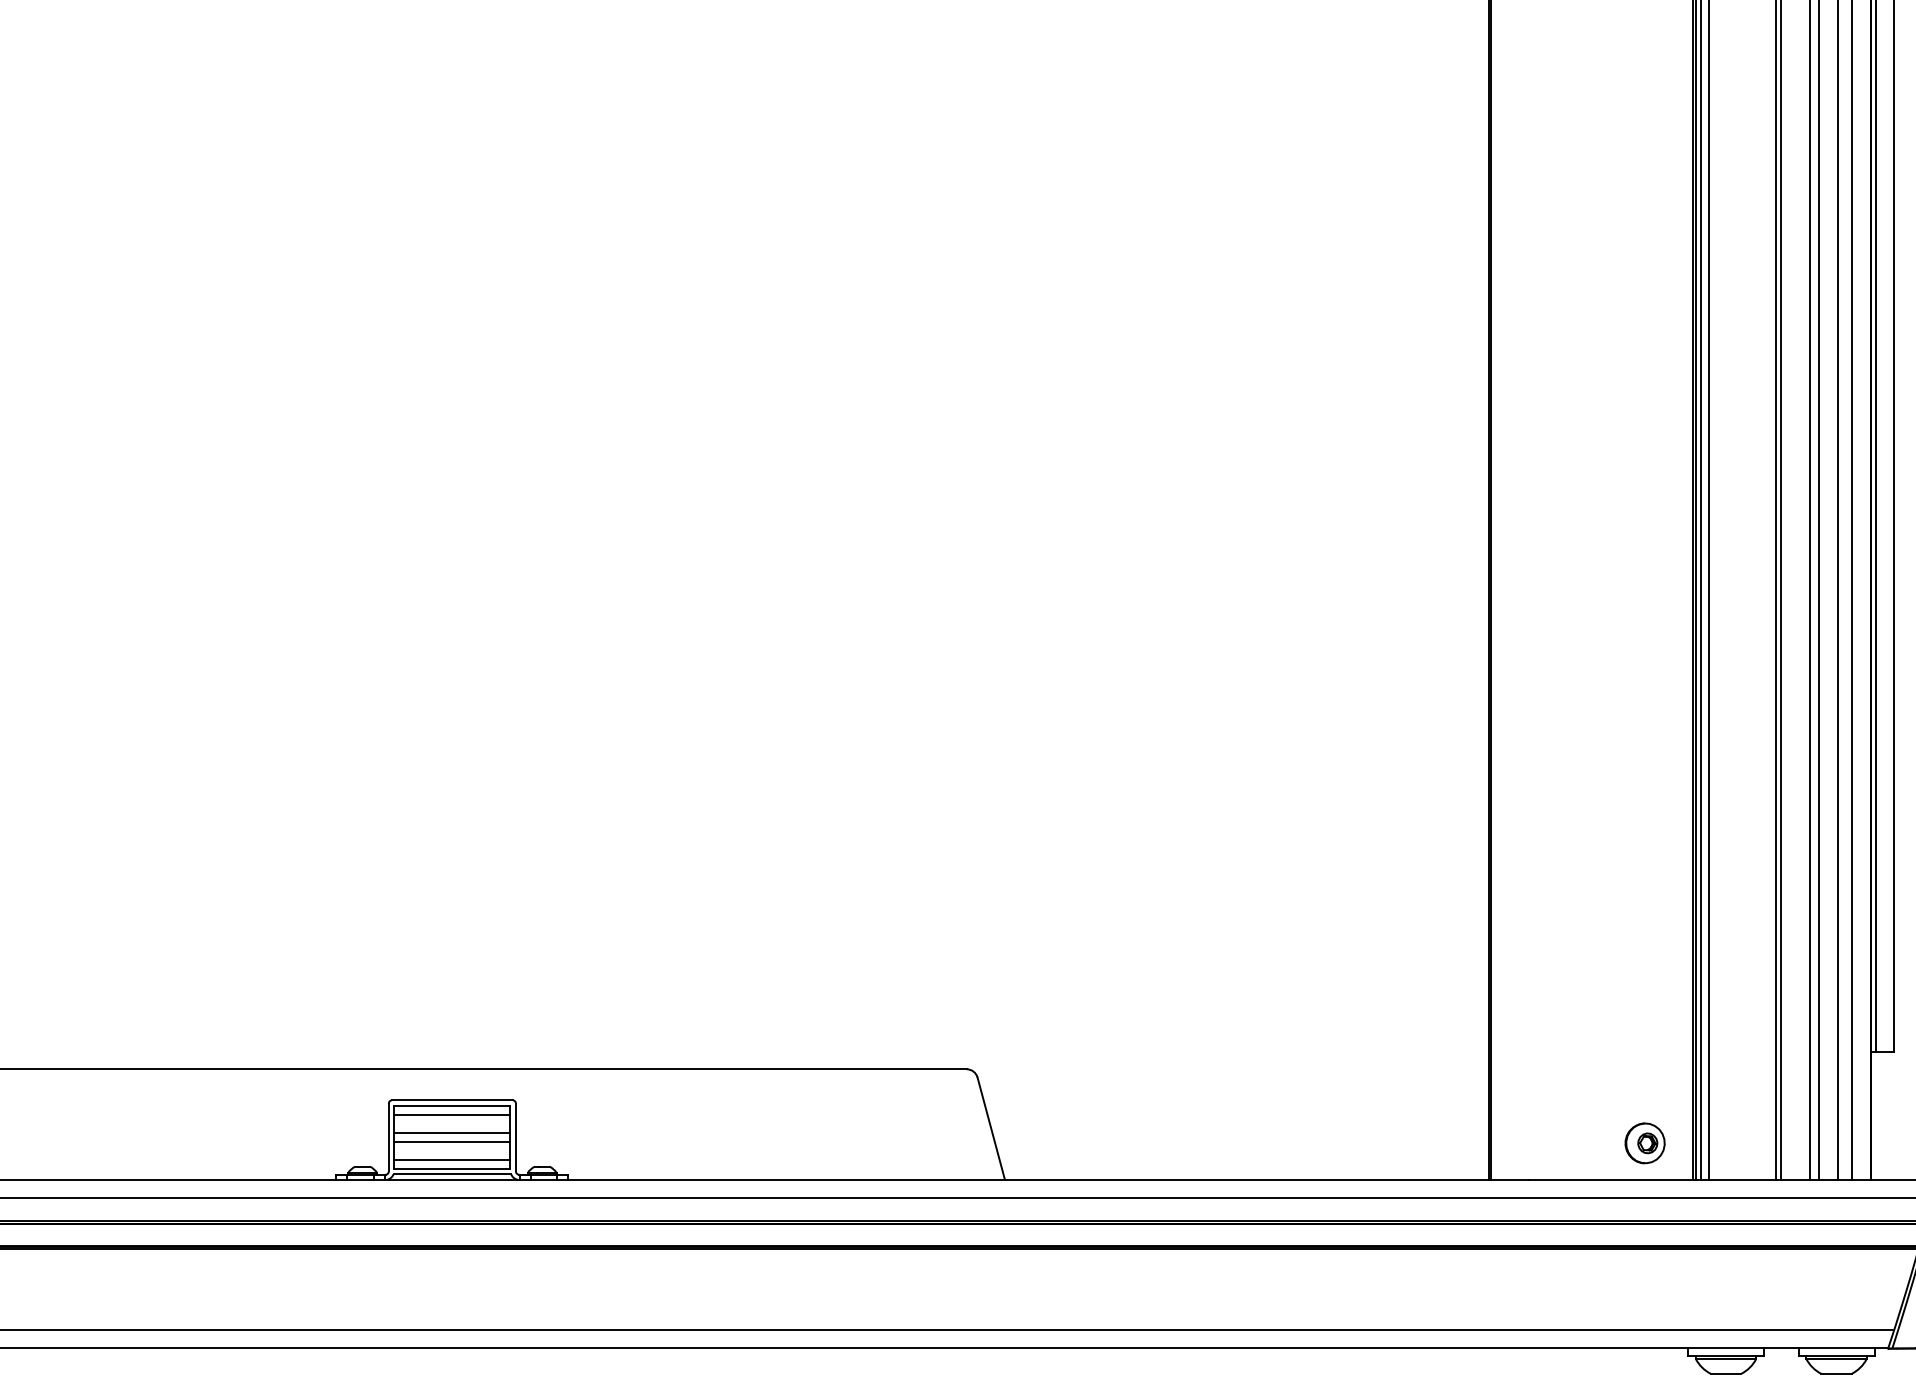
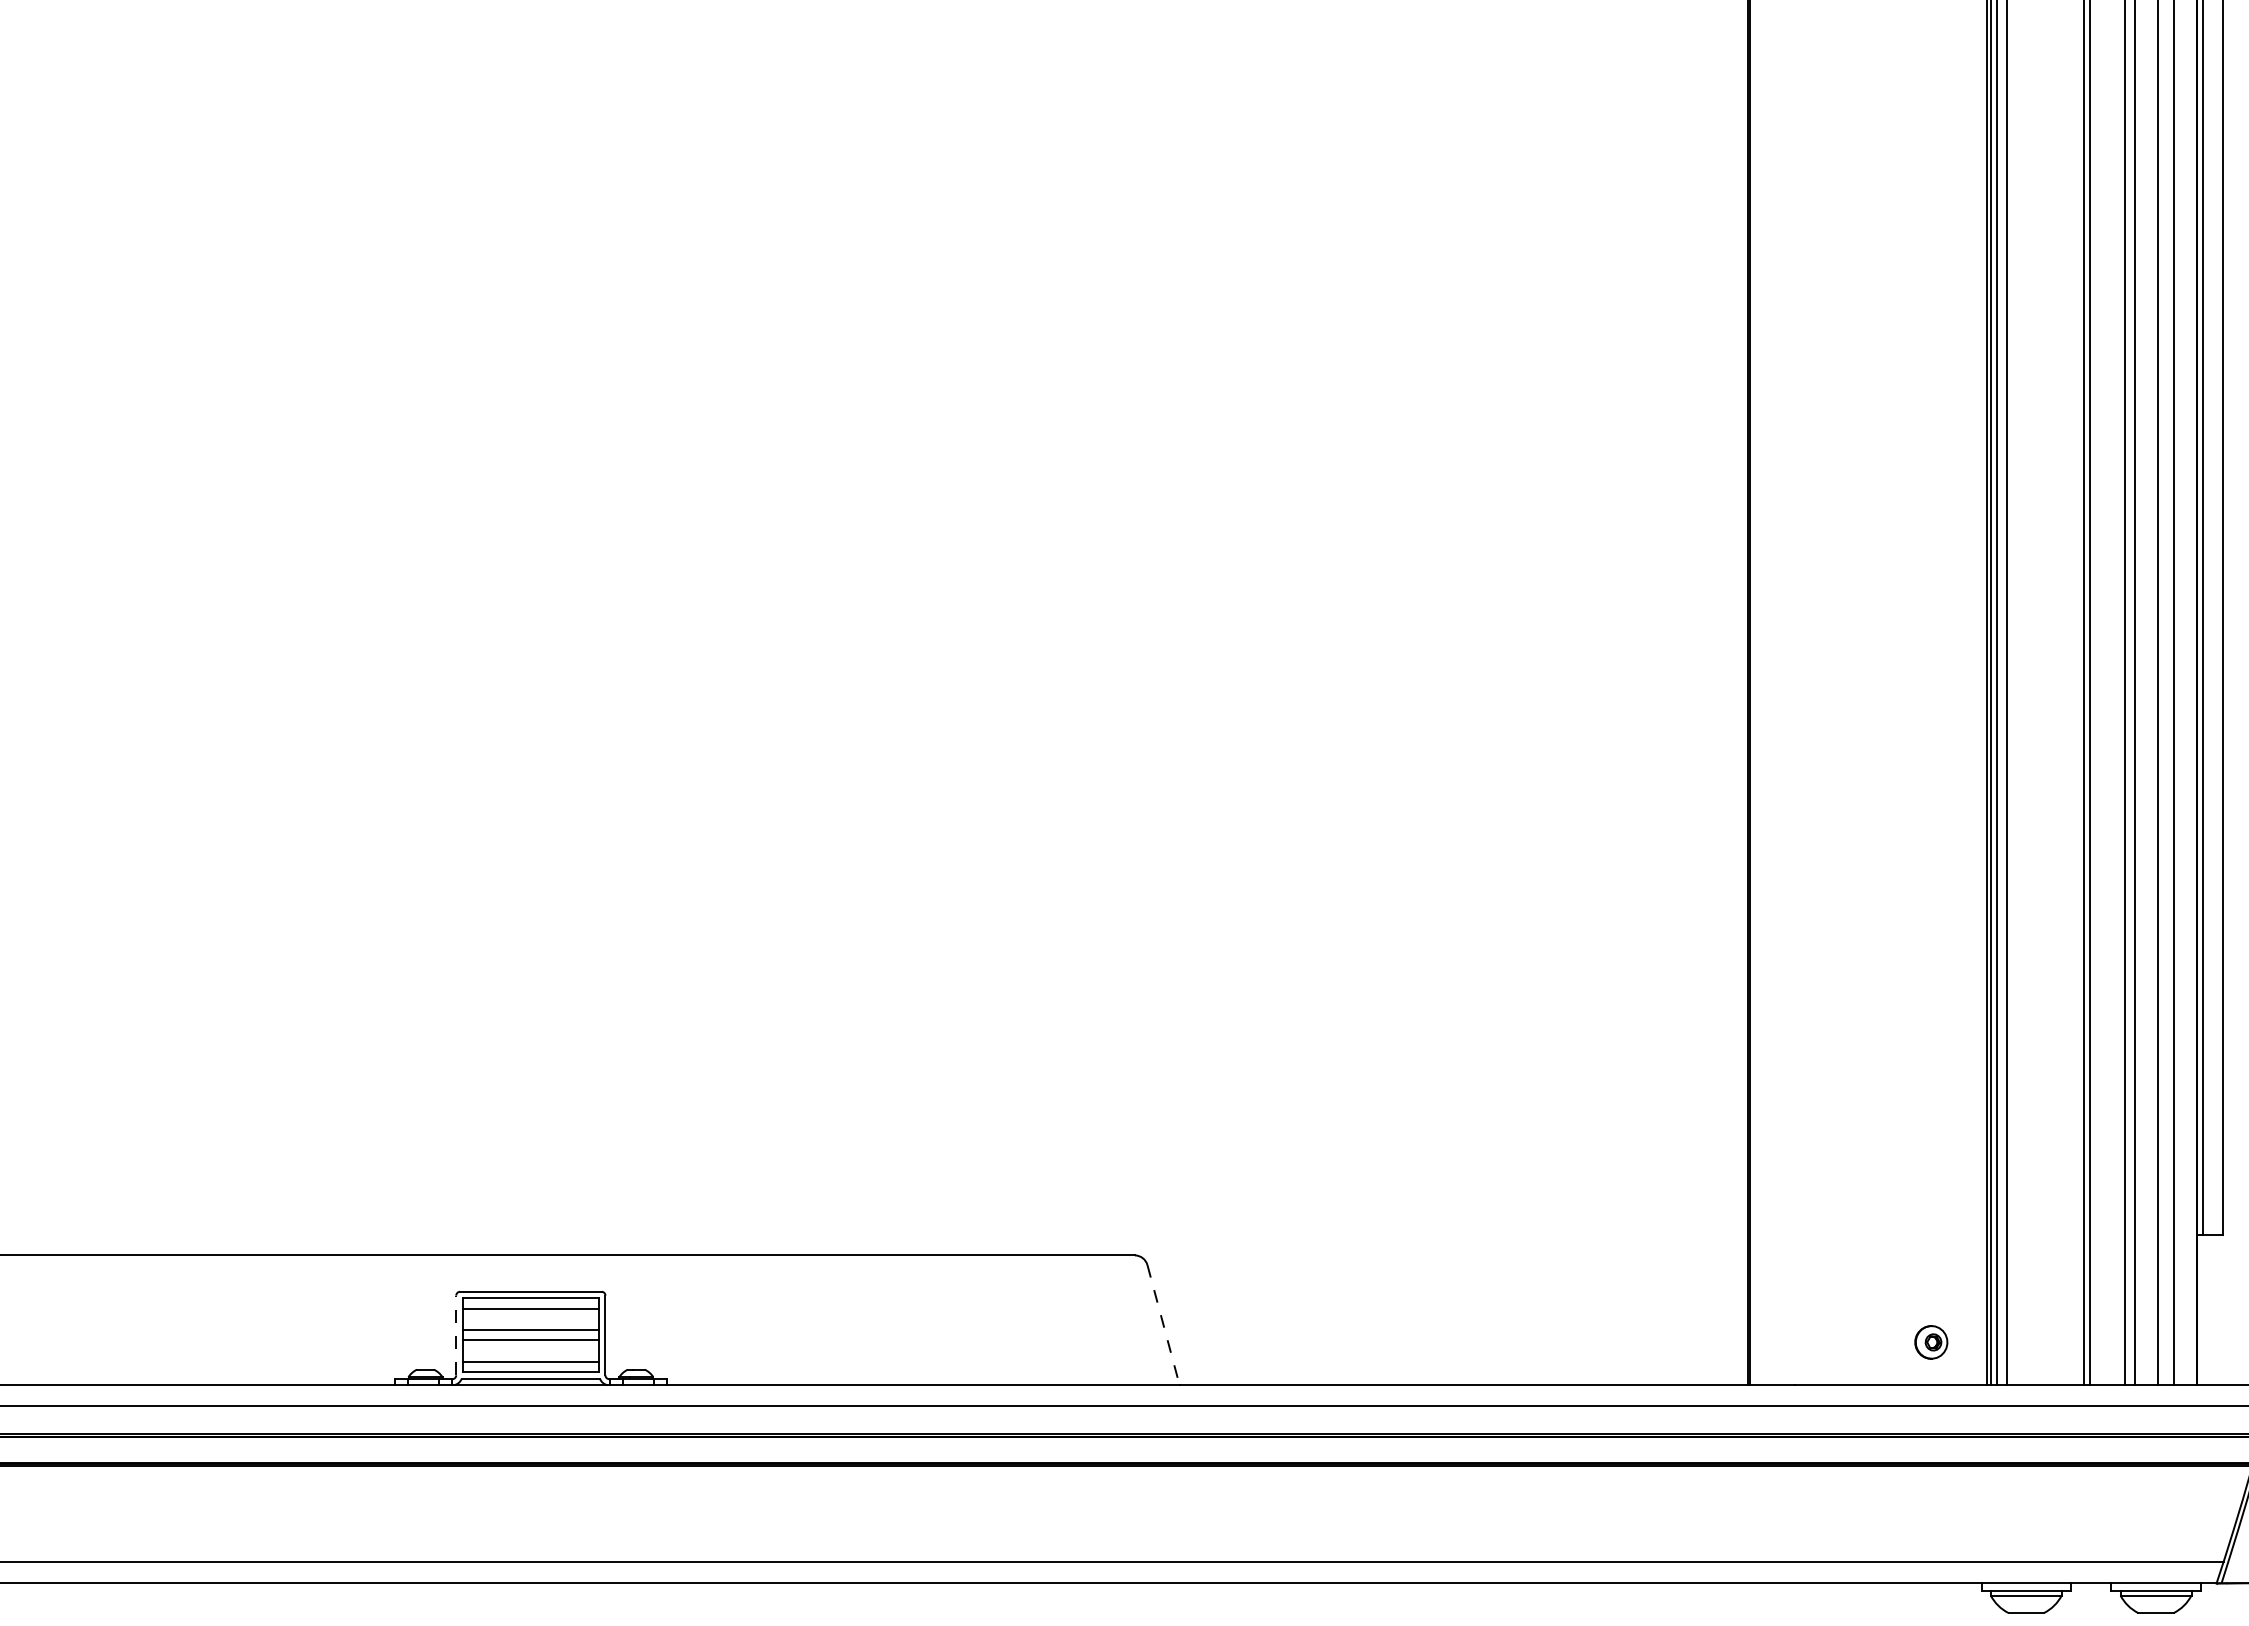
line: (991, 1128) -> (1163, 1325), solid -> dashed
line: (389, 1137) -> (456, 1335), solid -> dashed
part: (1645, 1143) -> (1931, 1342), size x0.7

